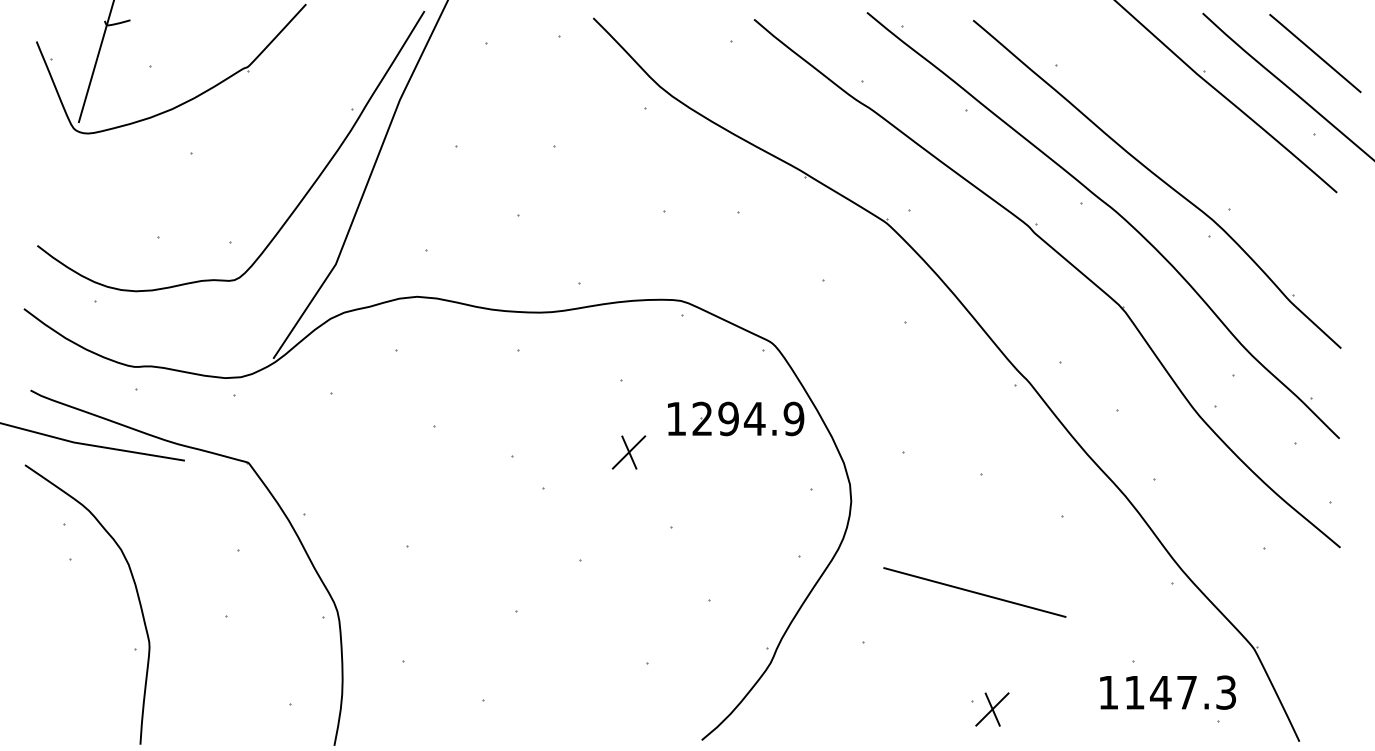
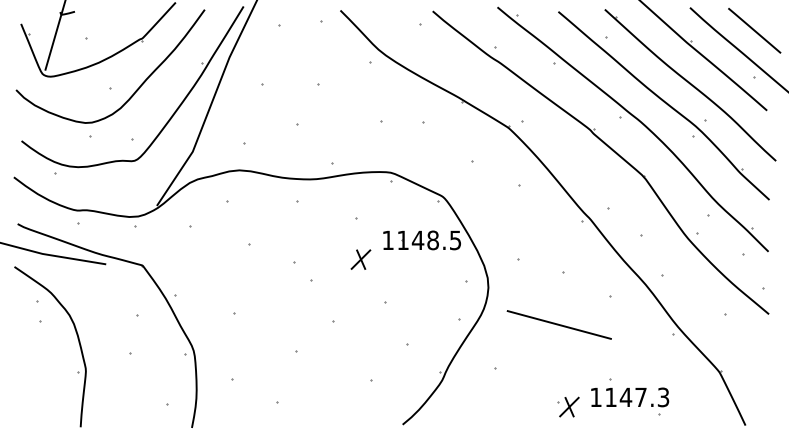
part: (1203, 148) -> (690, 85), added
curve: (235, 157) -> (135, 90), added
text: (748, 419) -> (429, 240), 1294.9 -> 1148.5
line: (973, 591) -> (558, 324), moved
part: (1168, 691) -> (630, 396), moved

